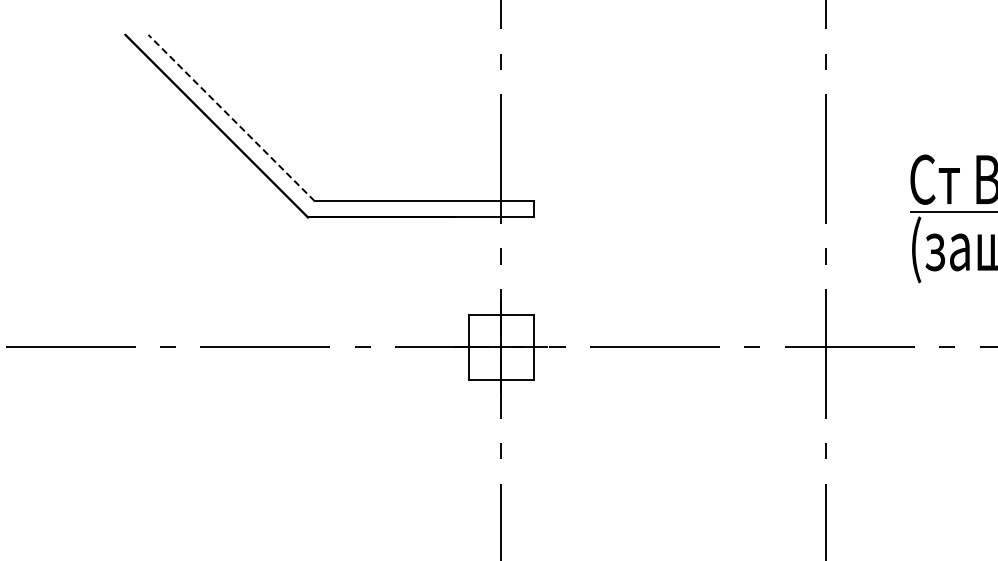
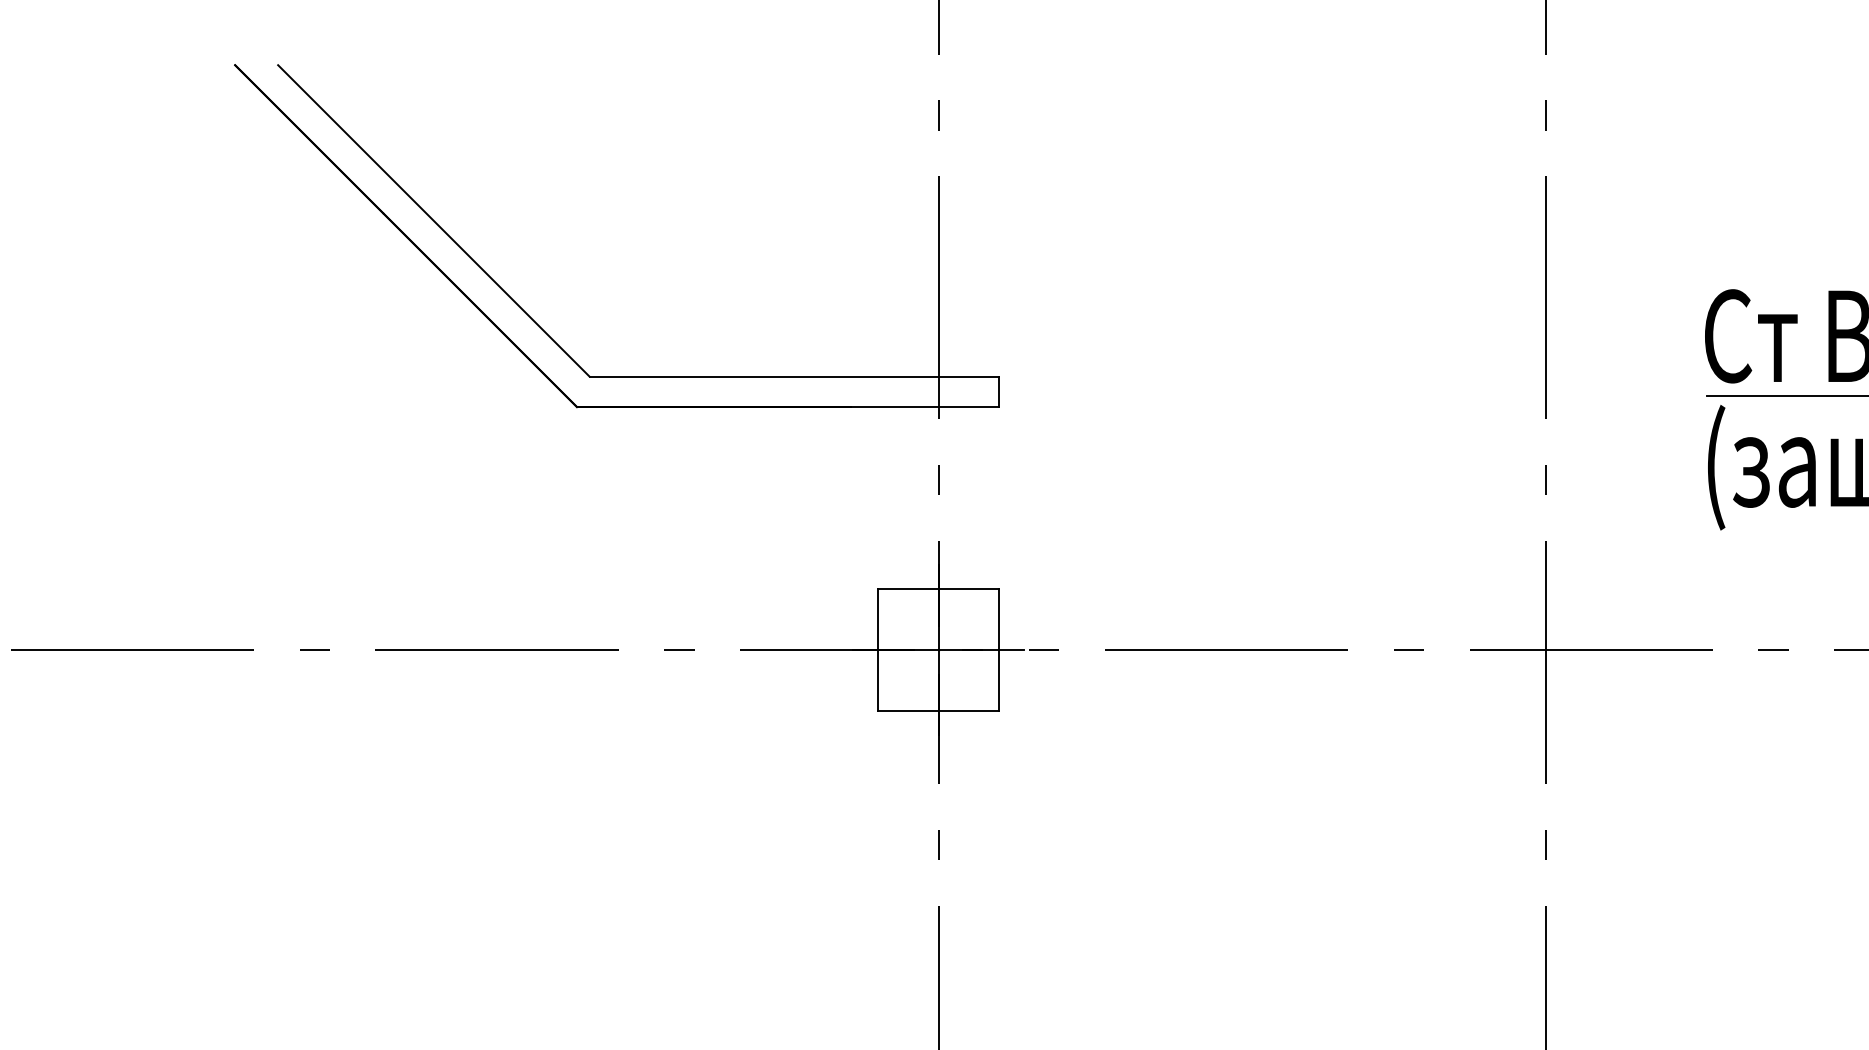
line: (231, 118) -> (433, 221), dashed -> solid

